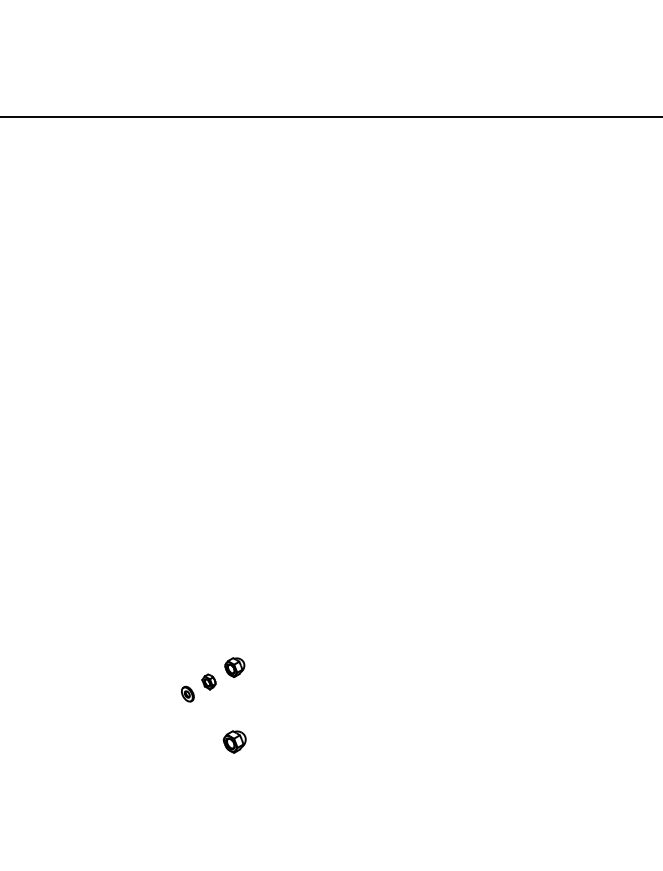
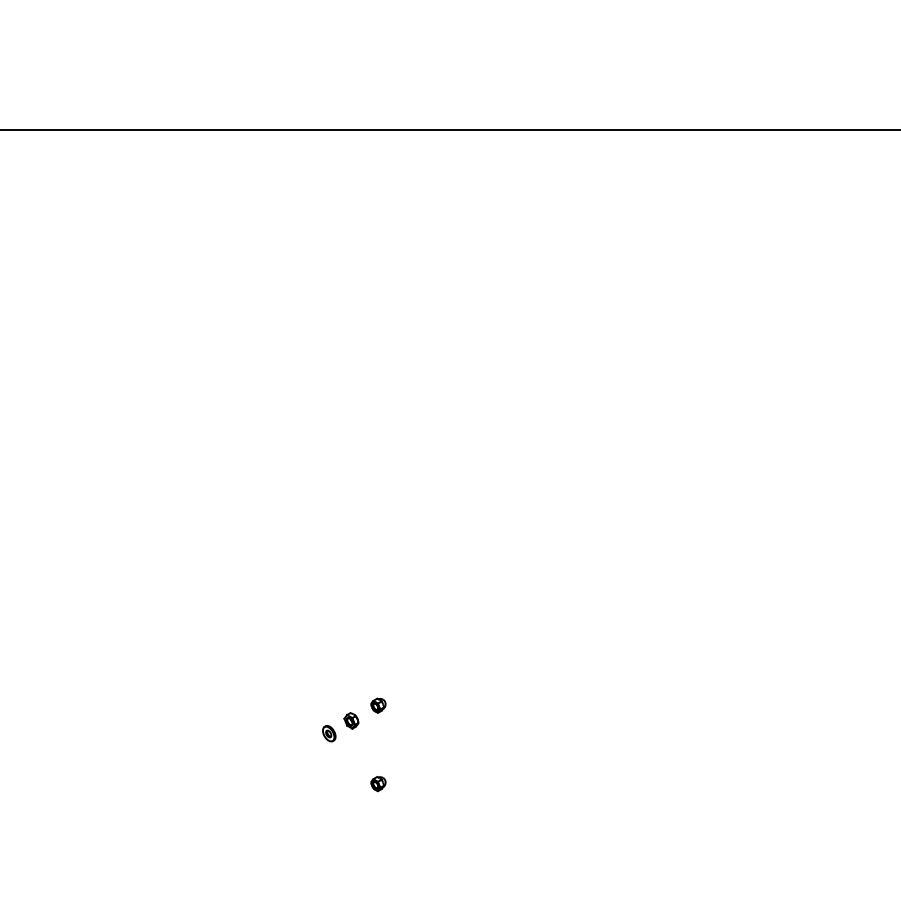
part: (234, 667) -> (378, 705), size x0.71
part: (234, 742) -> (378, 784), size x0.62

